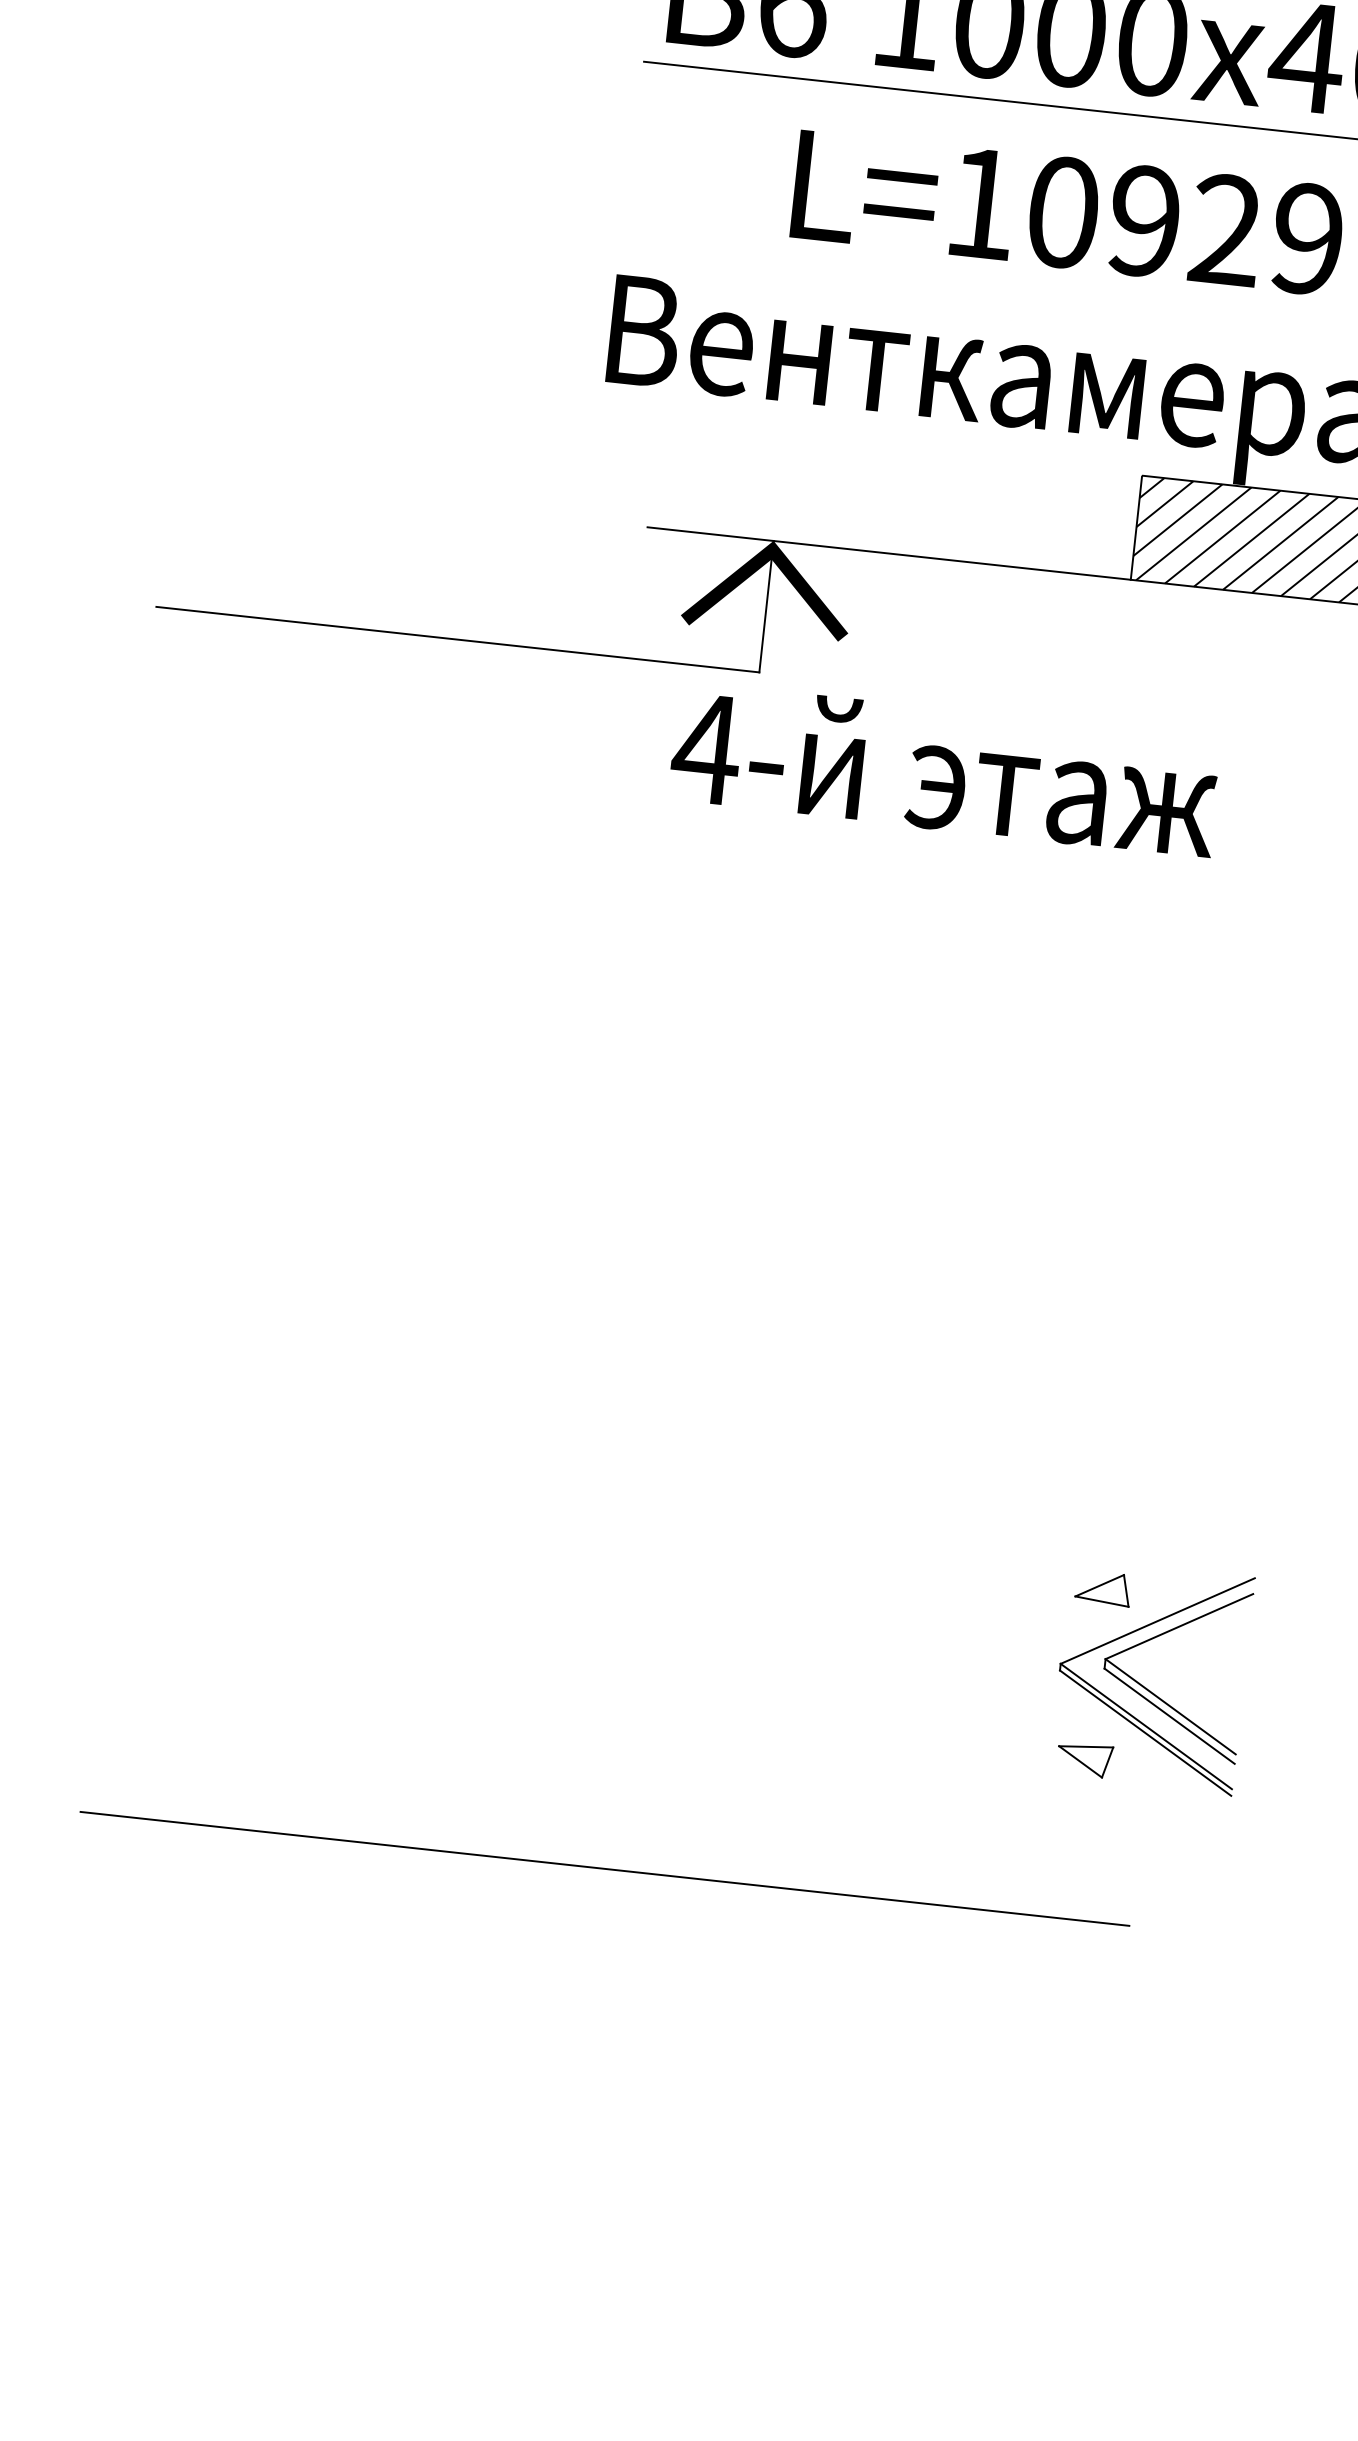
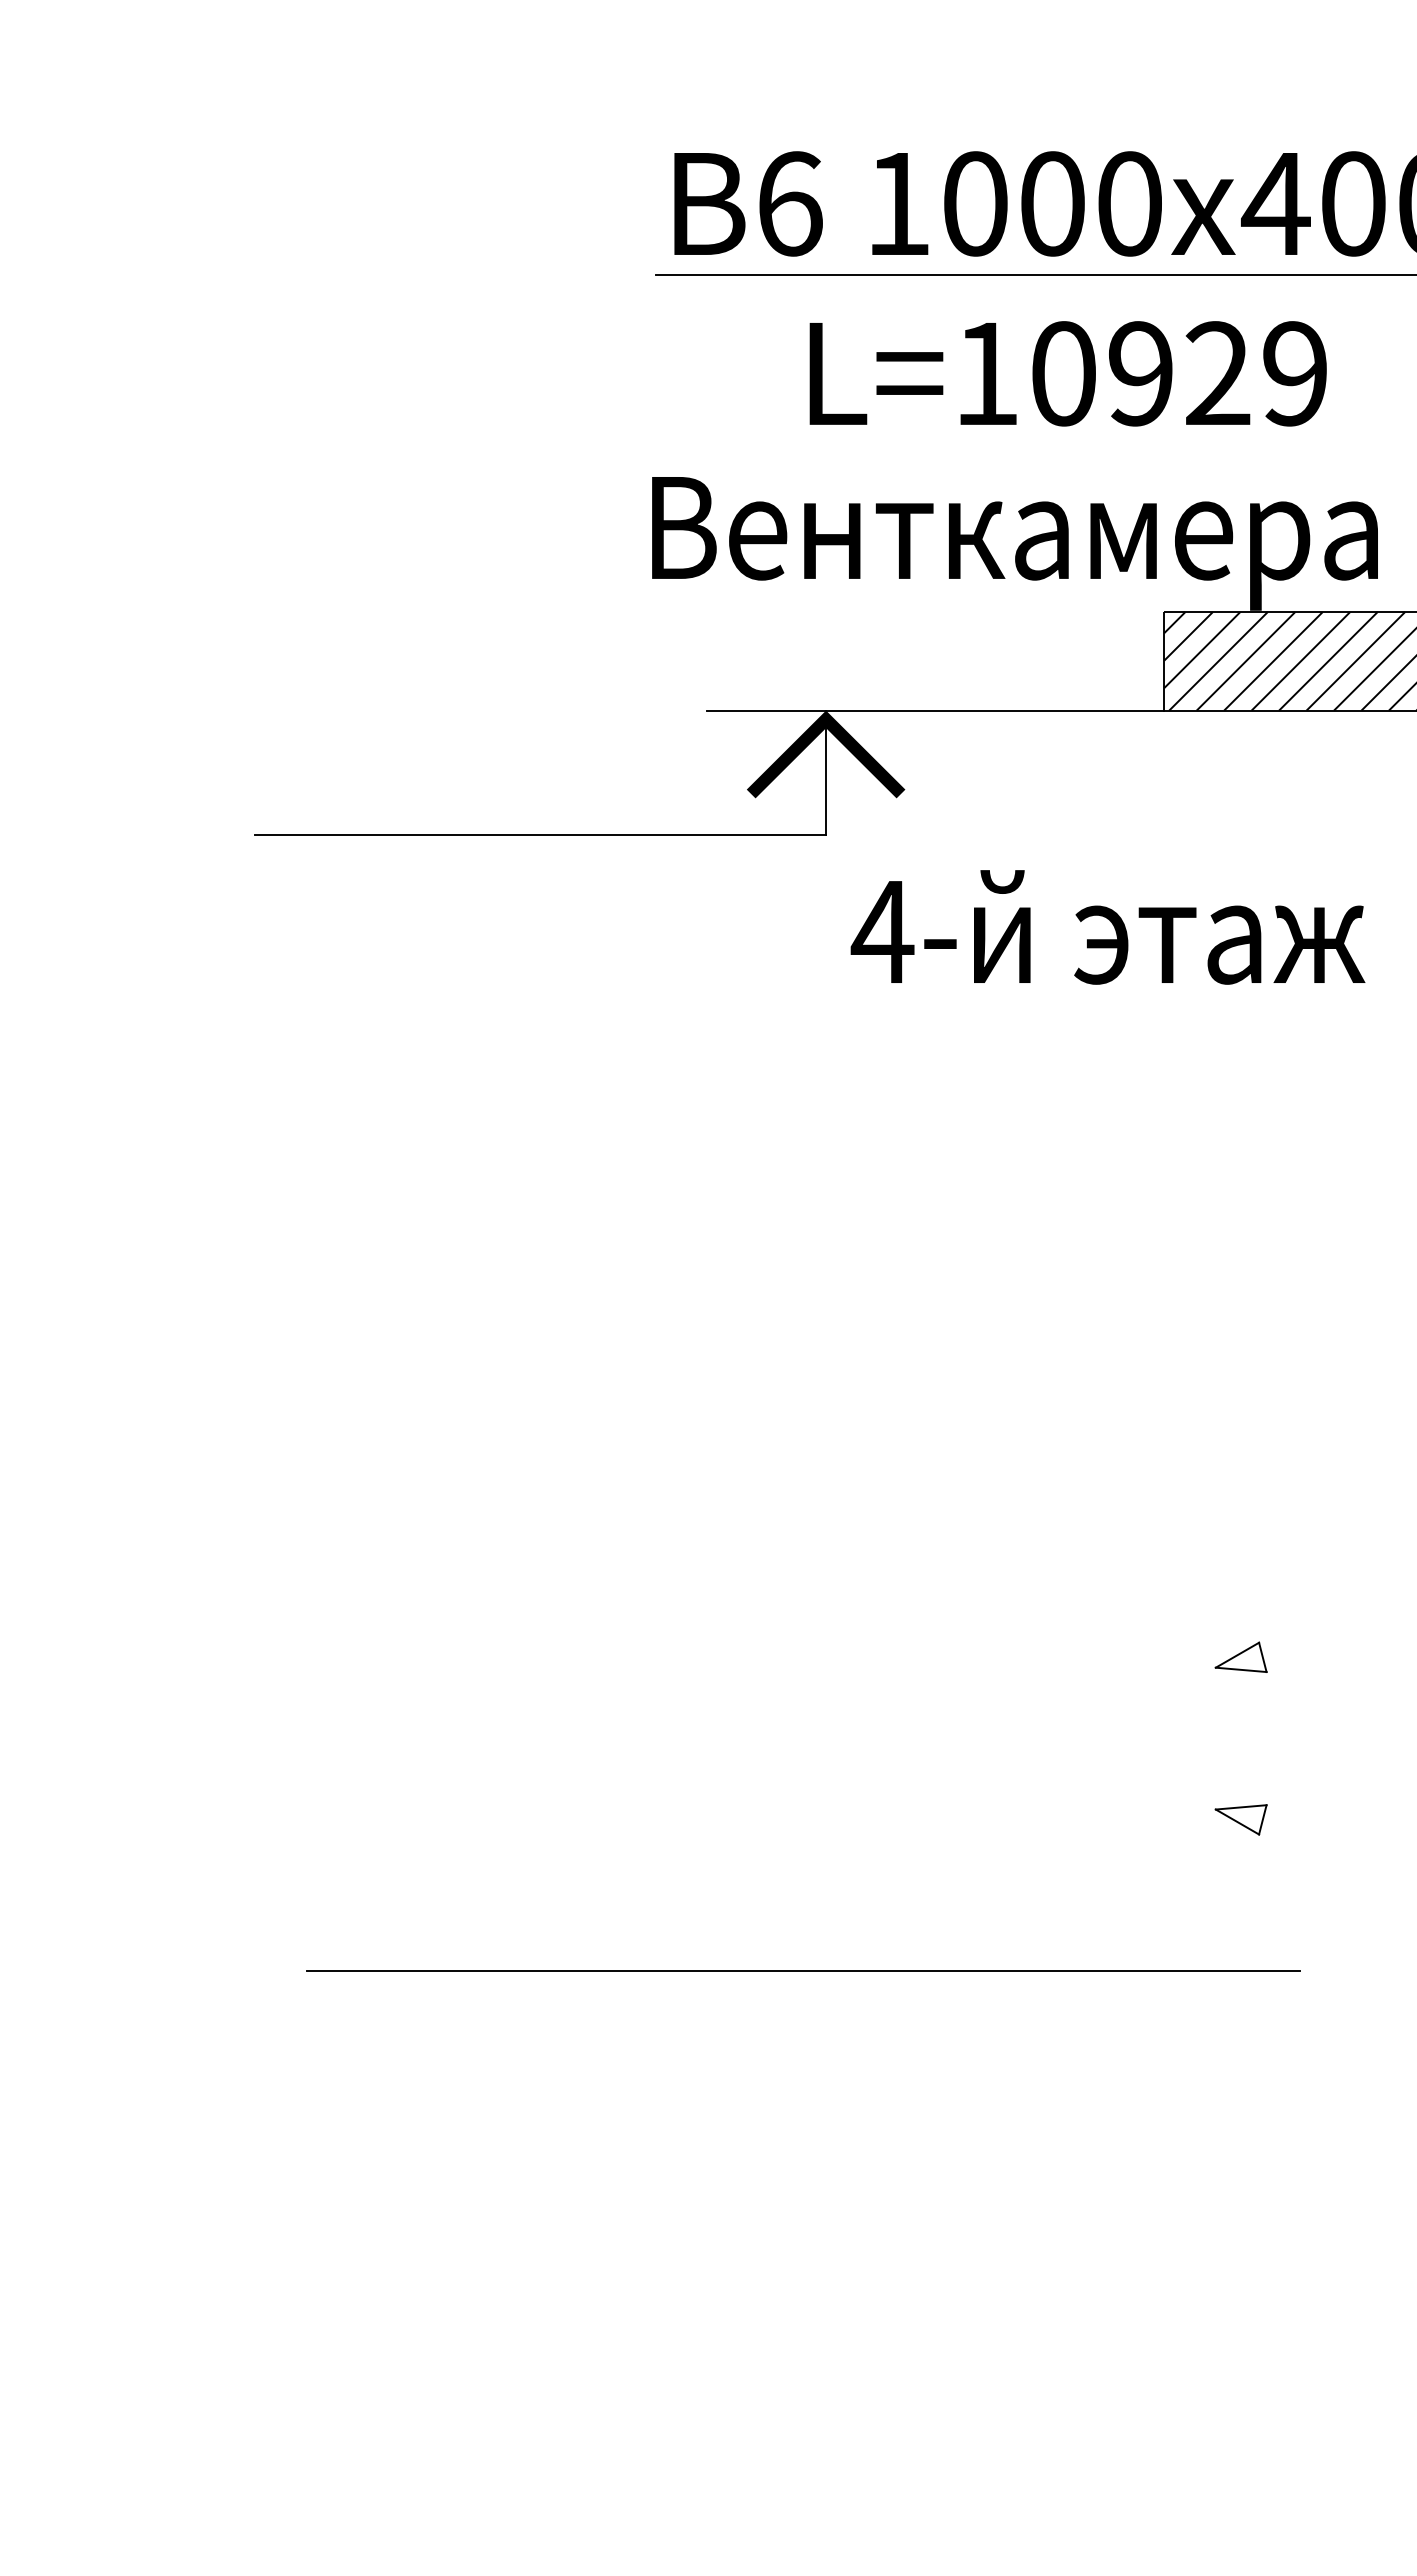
text: (944, 769) -> (1107, 927), moved
part: (1144, 1685) -> (1289, 1744), removed

